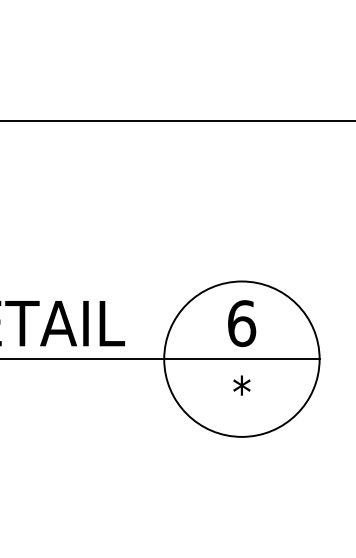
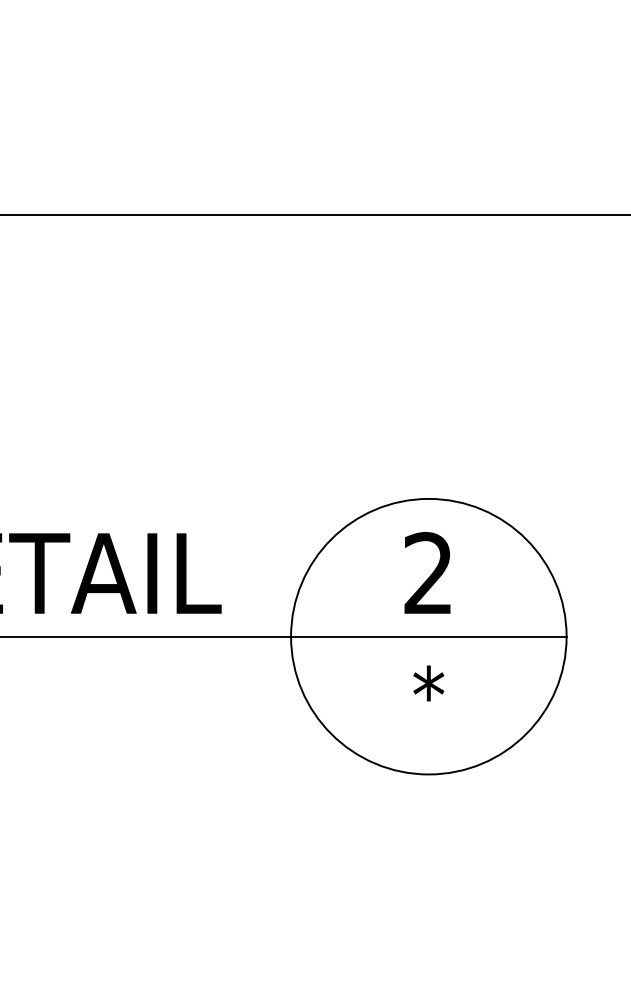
text: (242, 323) -> (429, 573), 6 -> 2

